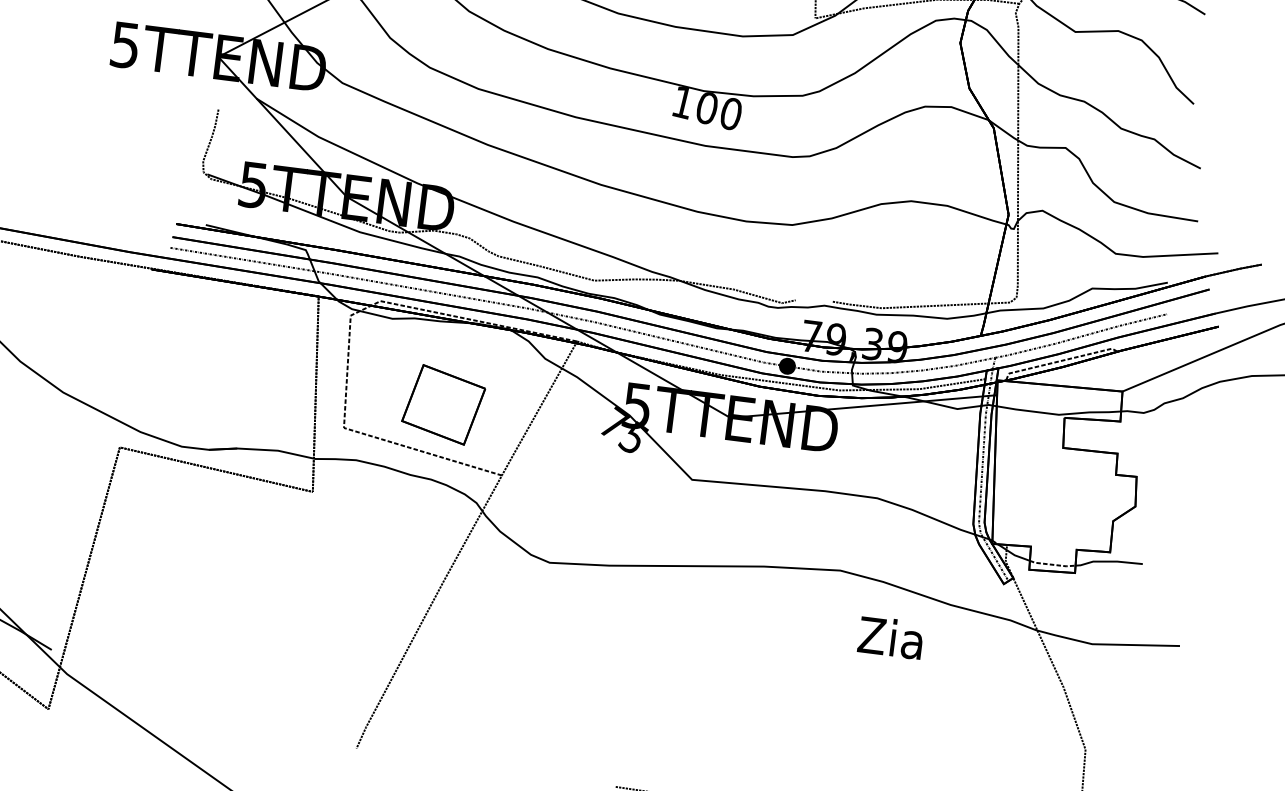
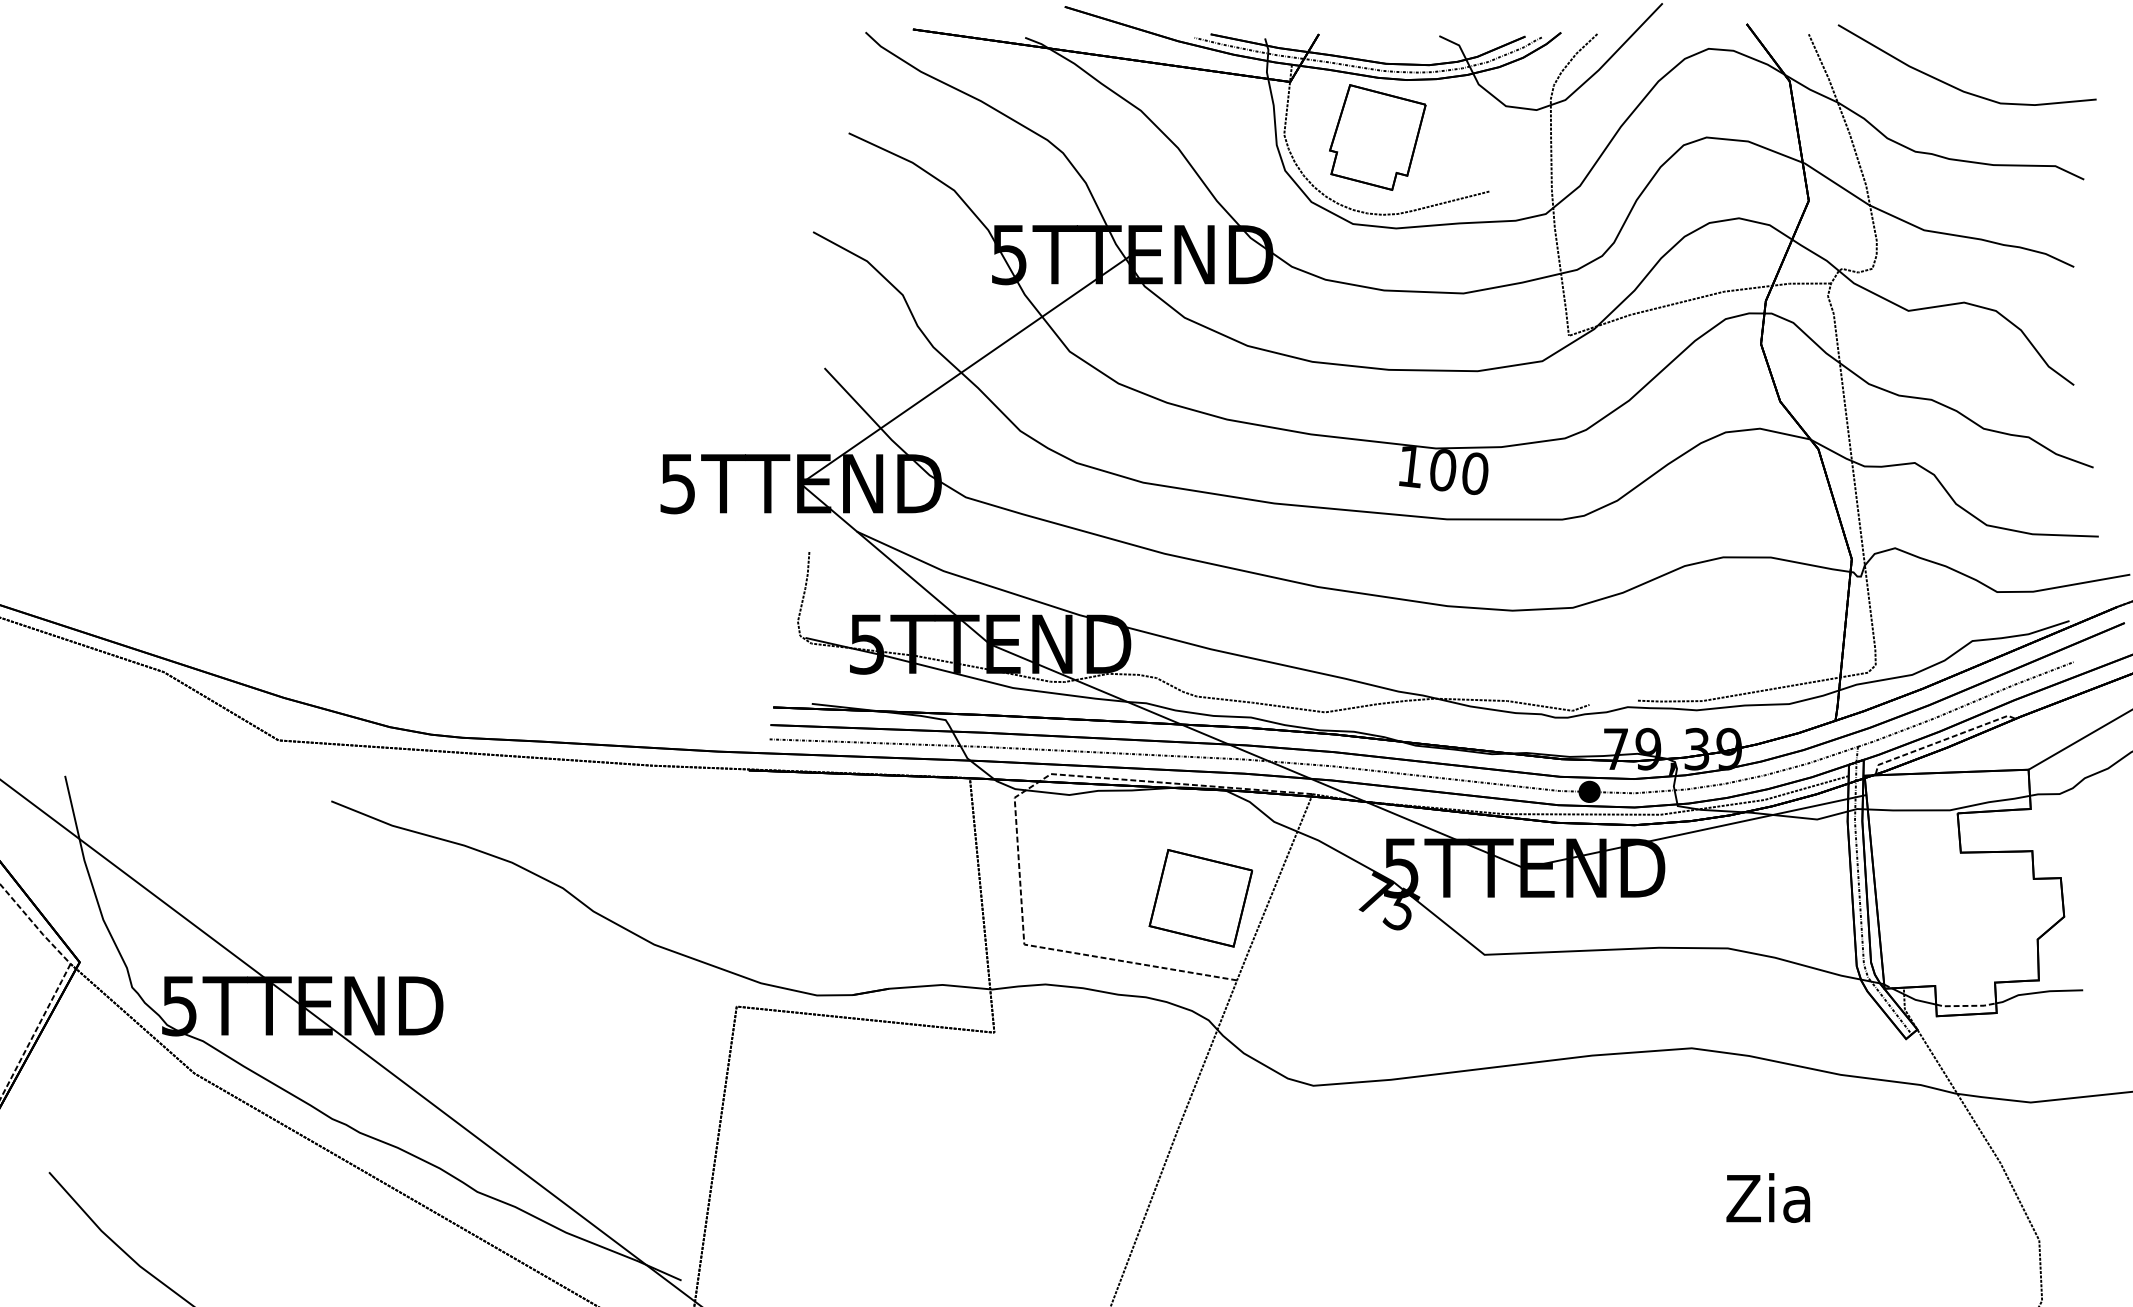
part: (443, 404) -> (1200, 898), moved
text: (891, 637) -> (1768, 1197), moved

